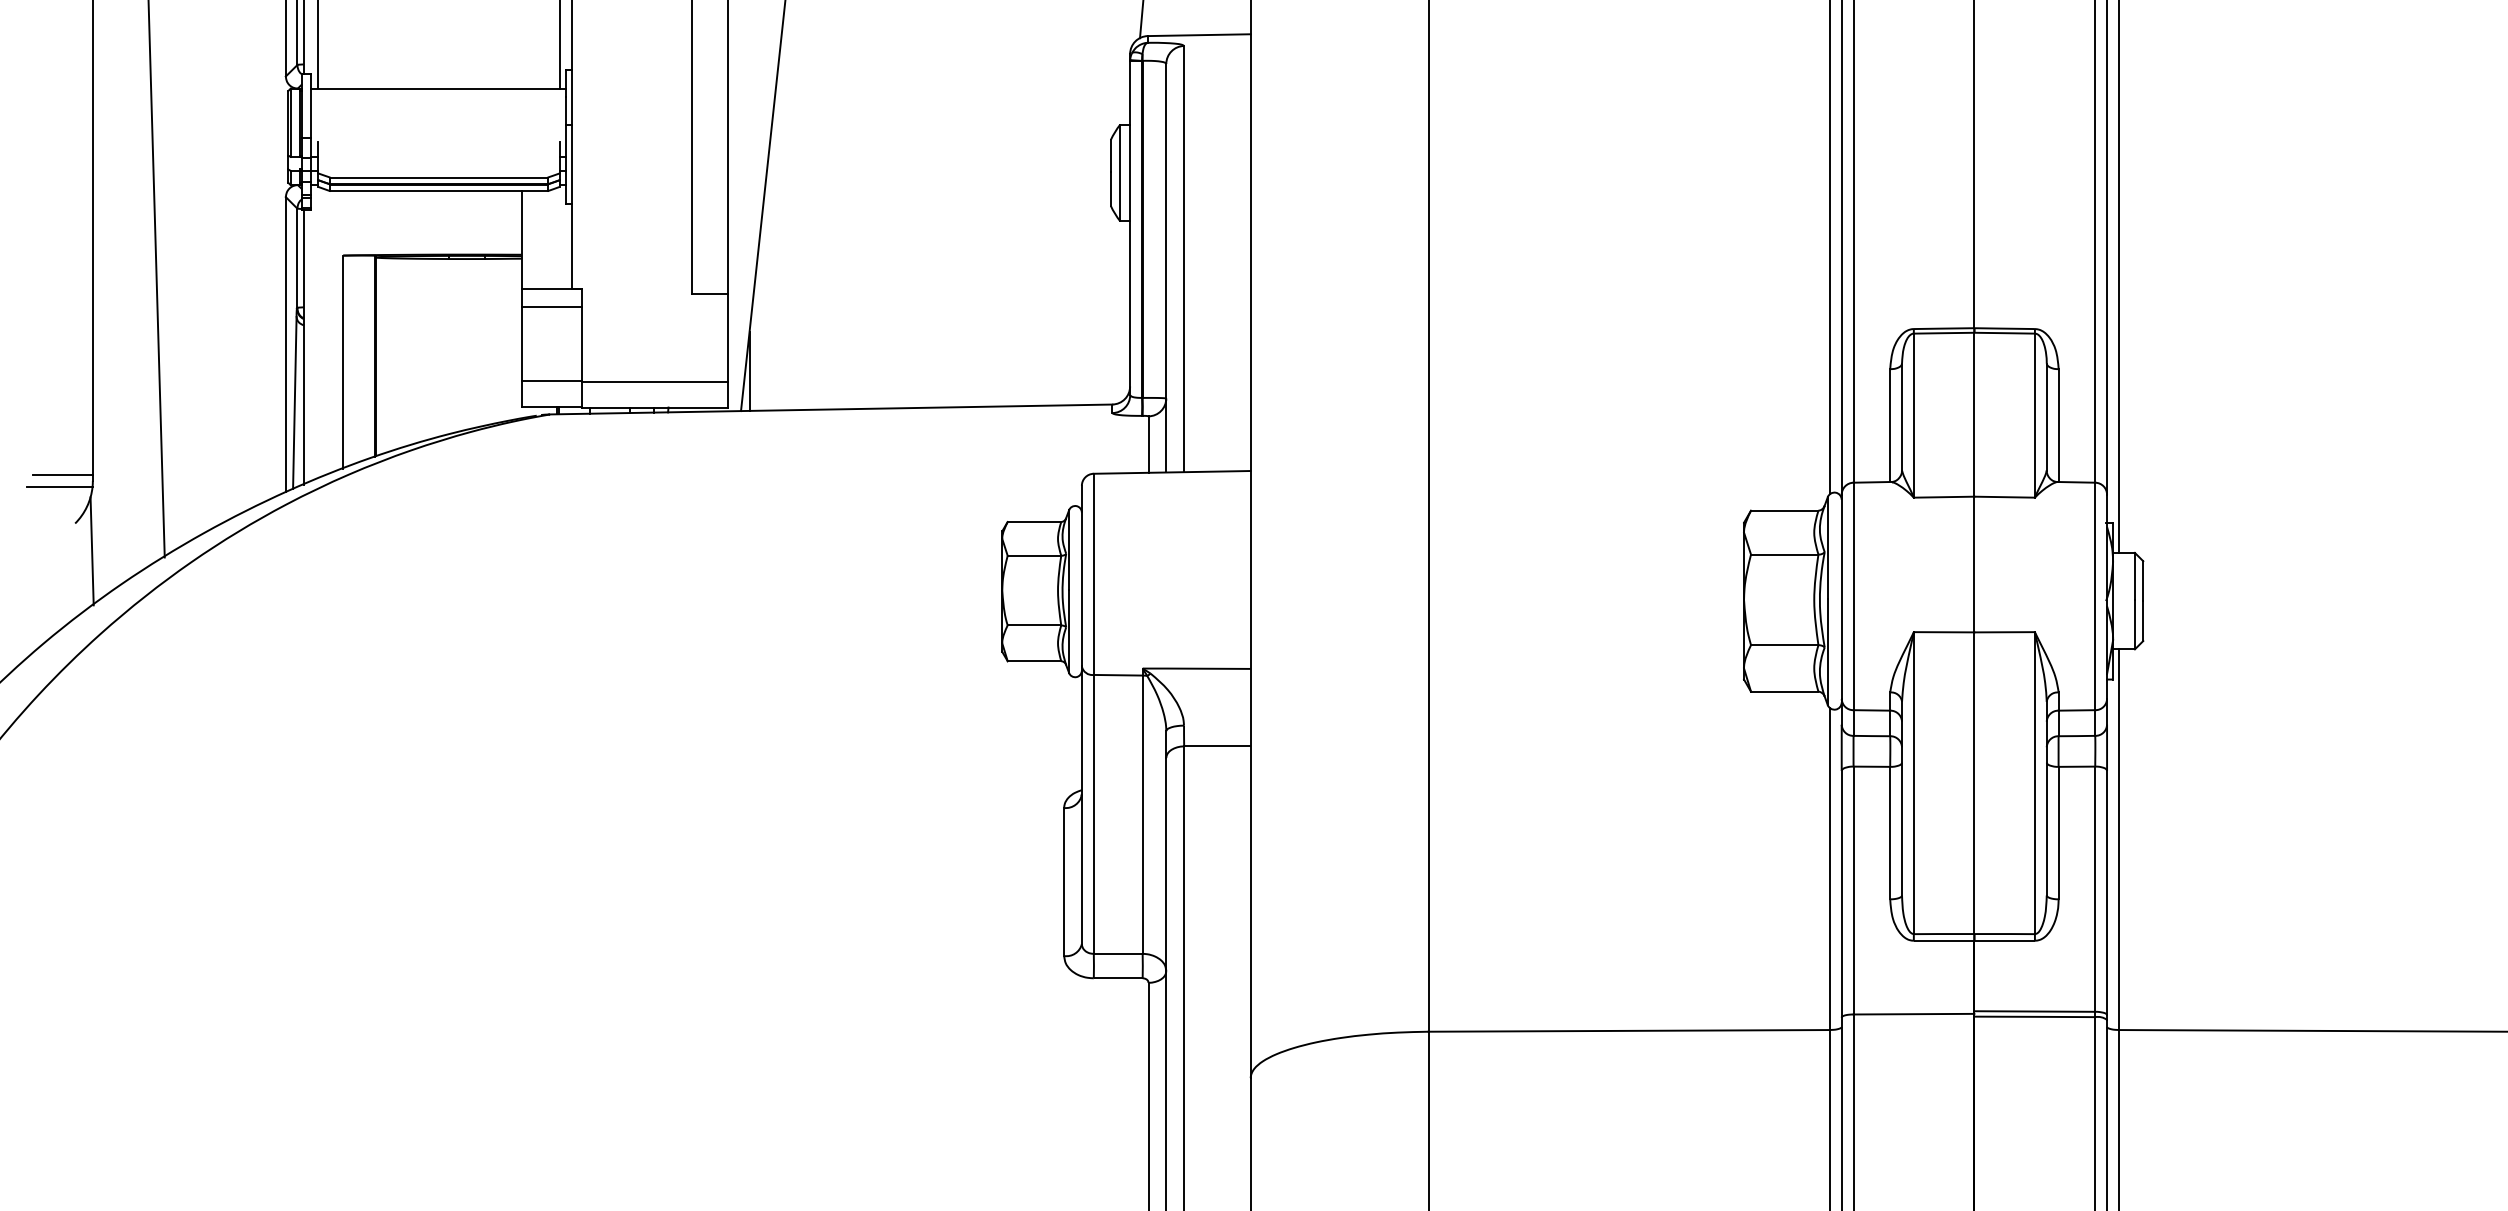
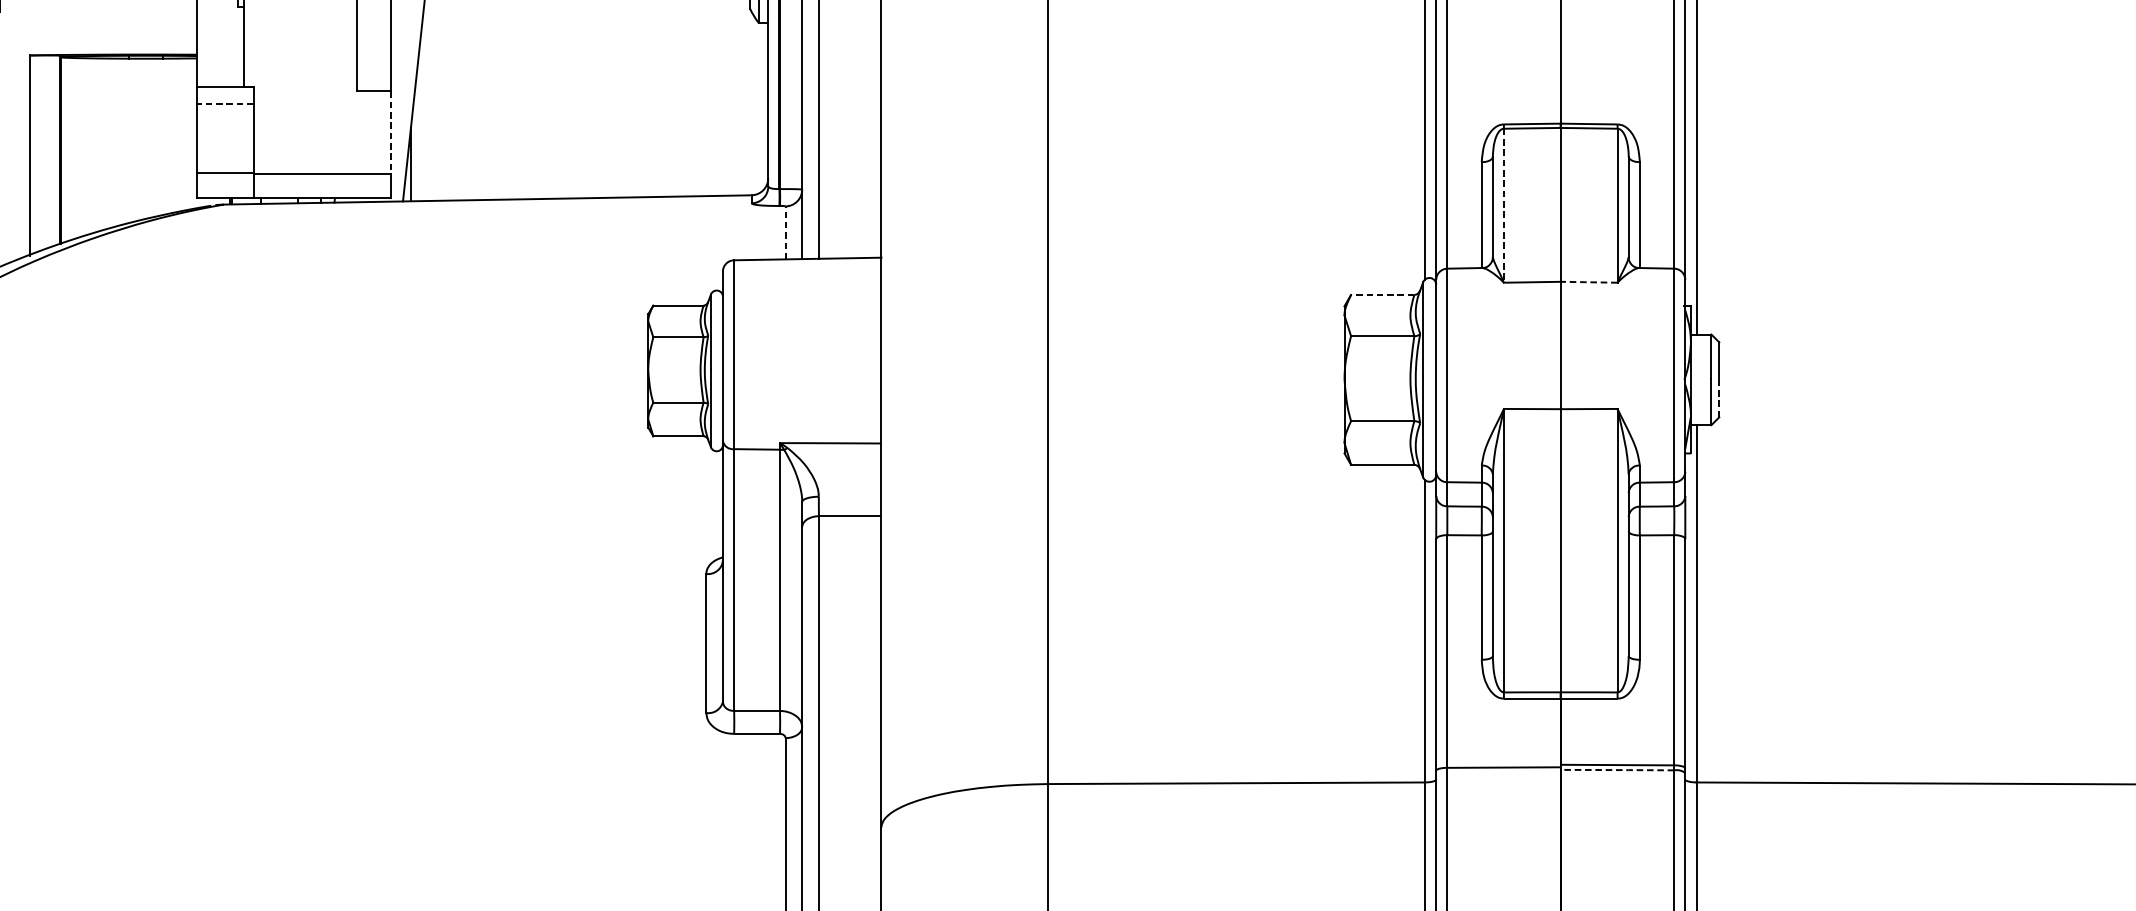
line: (551, 307) -> (225, 104), solid -> dashed
line: (728, 337) -> (391, 132), solid -> dashed
line: (1913, 416) -> (1503, 206), solid -> dashed
line: (1148, 444) -> (785, 232), solid -> dashed
line: (2004, 497) -> (1589, 282), solid -> dashed
line: (1784, 510) -> (1382, 294), solid -> dashed
line: (2143, 620) -> (1719, 398), solid -> dashed
line: (2034, 1016) -> (1617, 769), solid -> dashed

